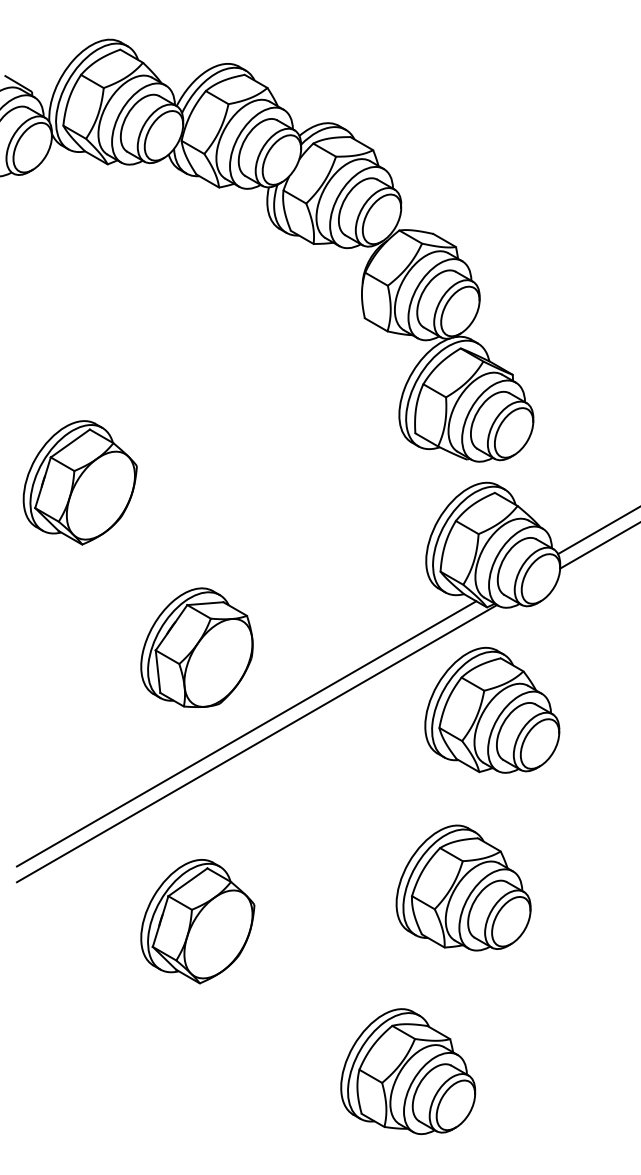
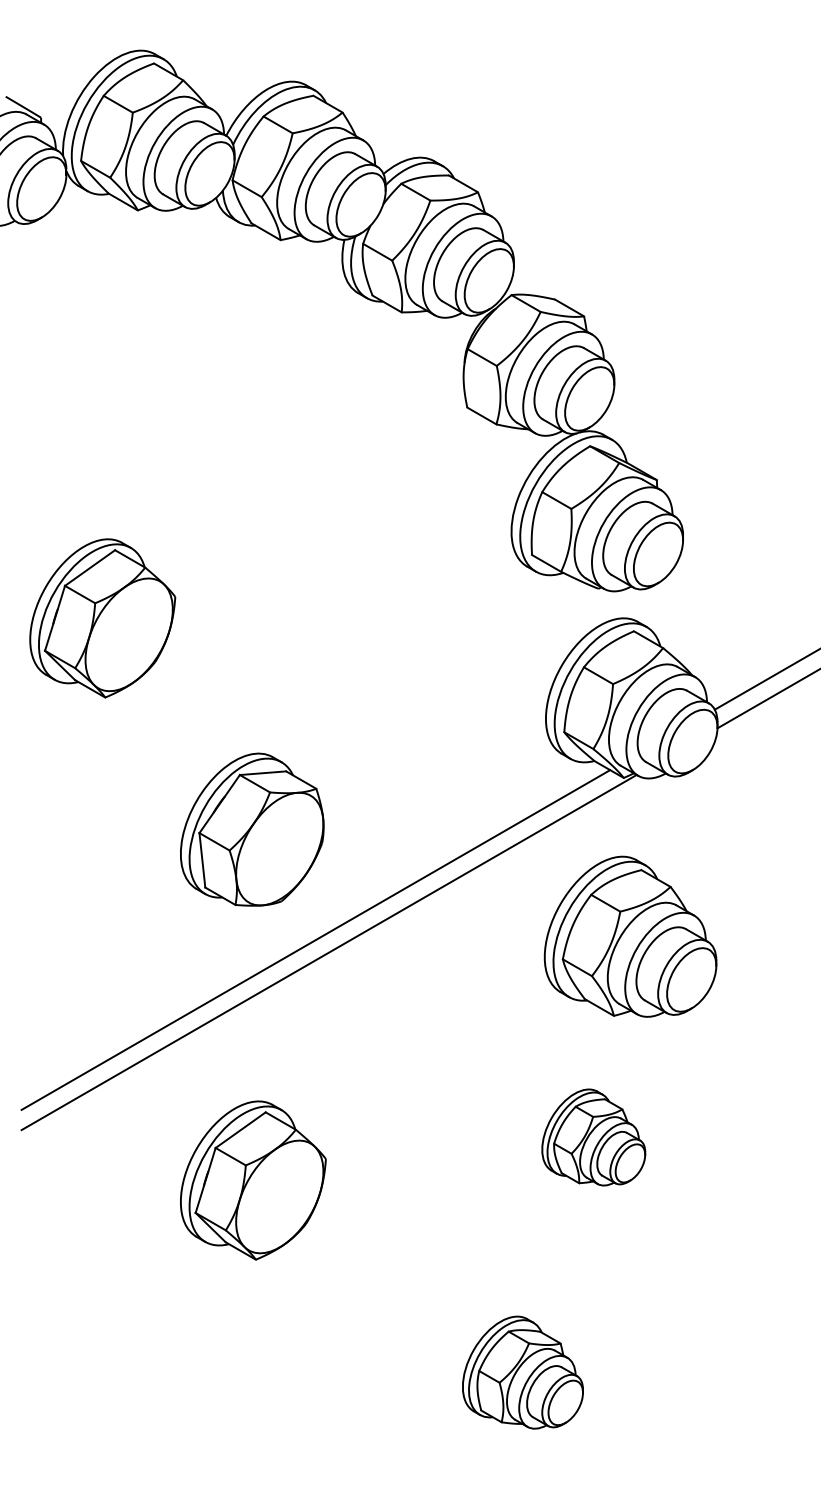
part: (492, 709) -> (630, 935), moved
part: (463, 887) -> (593, 1136), size x0.6
part: (408, 1071) -> (523, 1372), size x0.7

